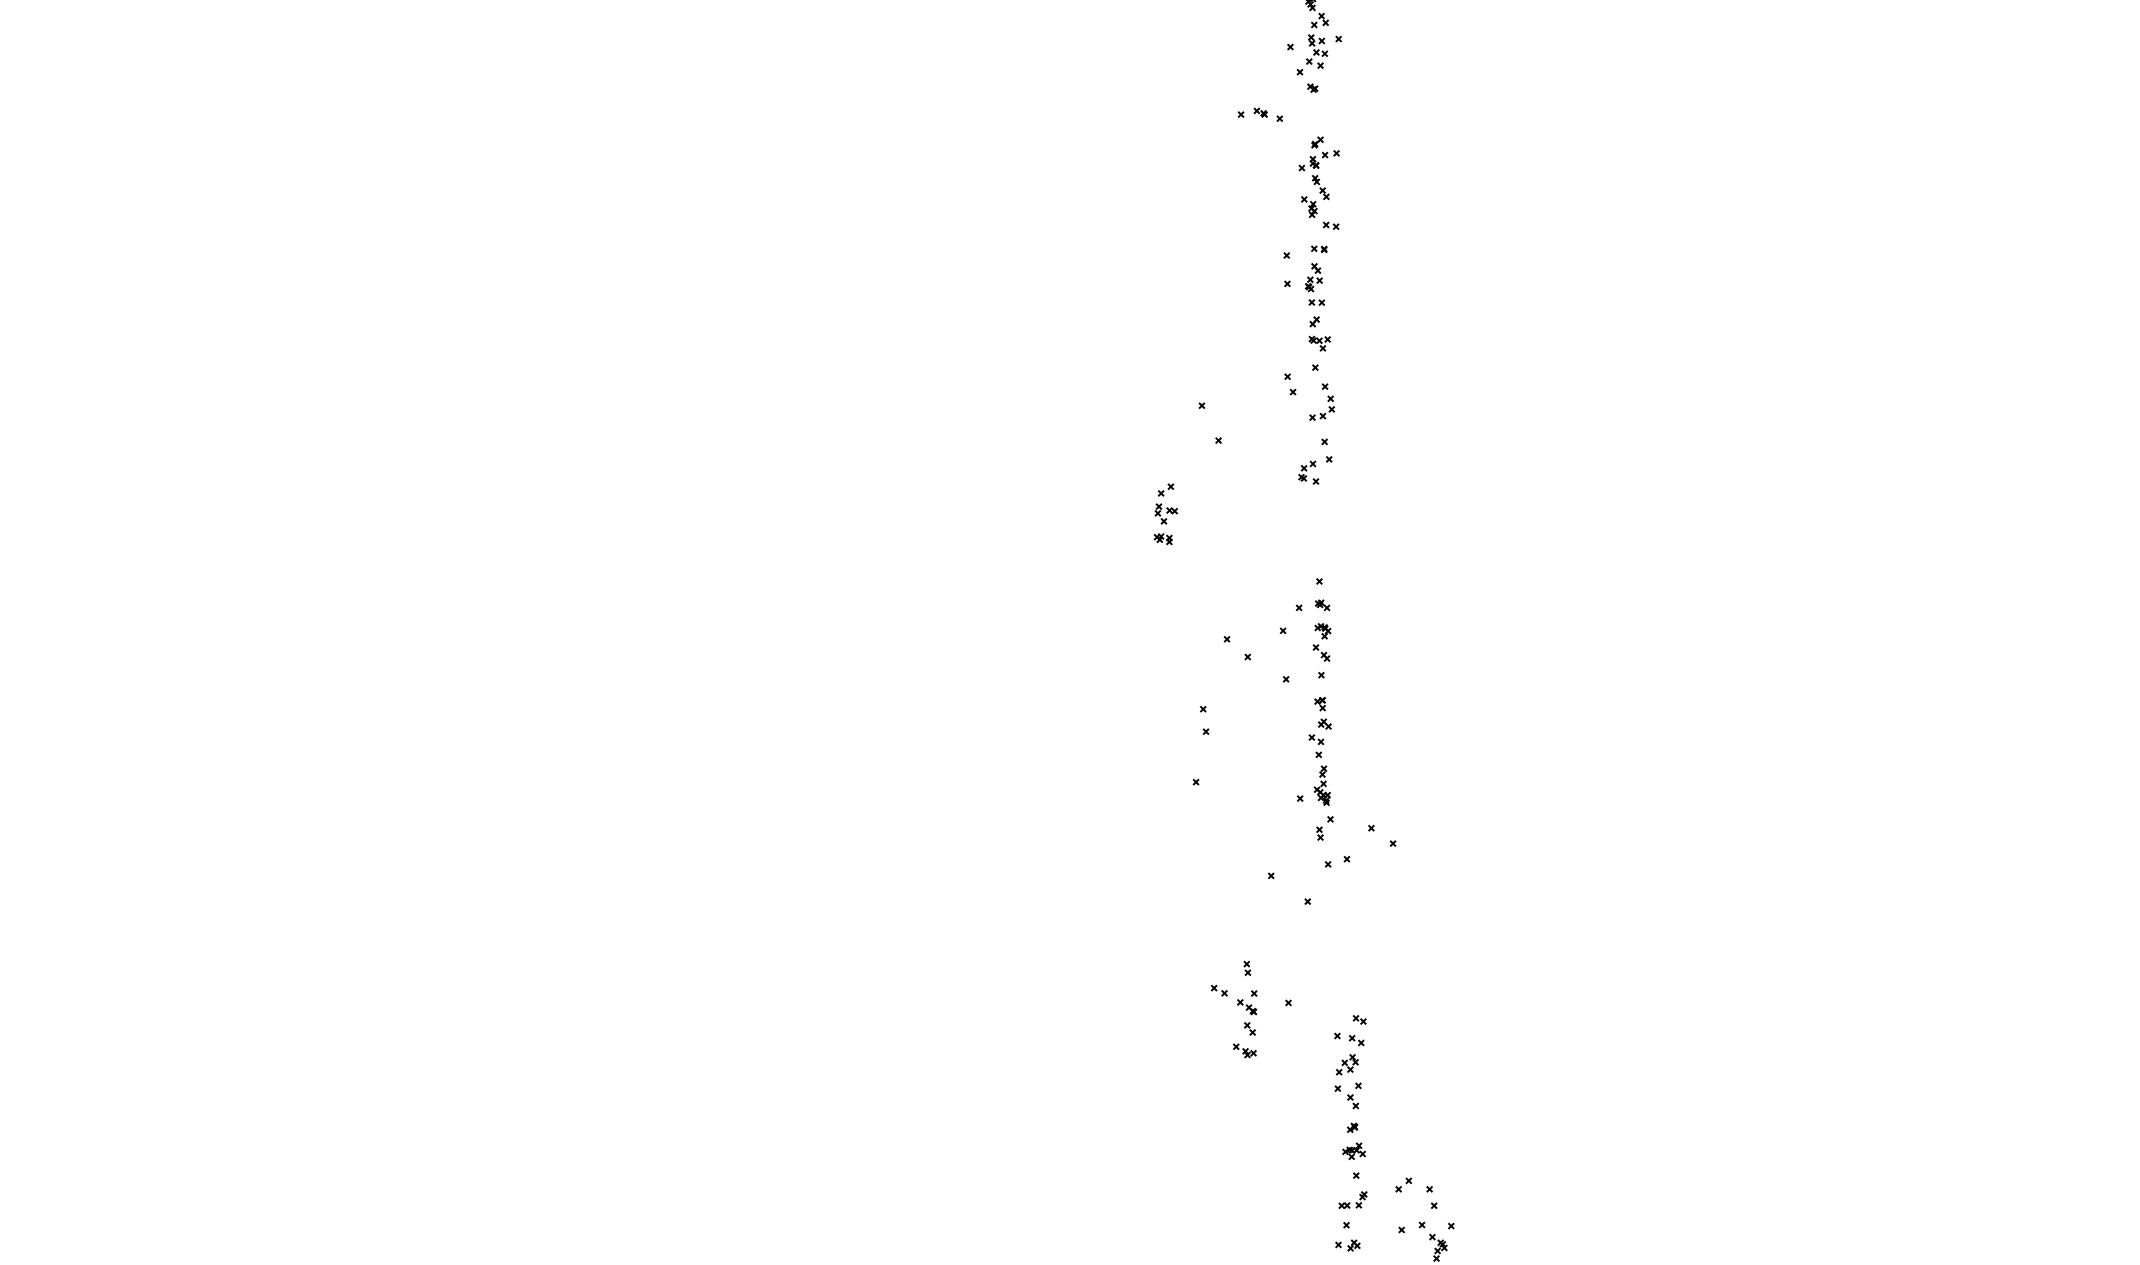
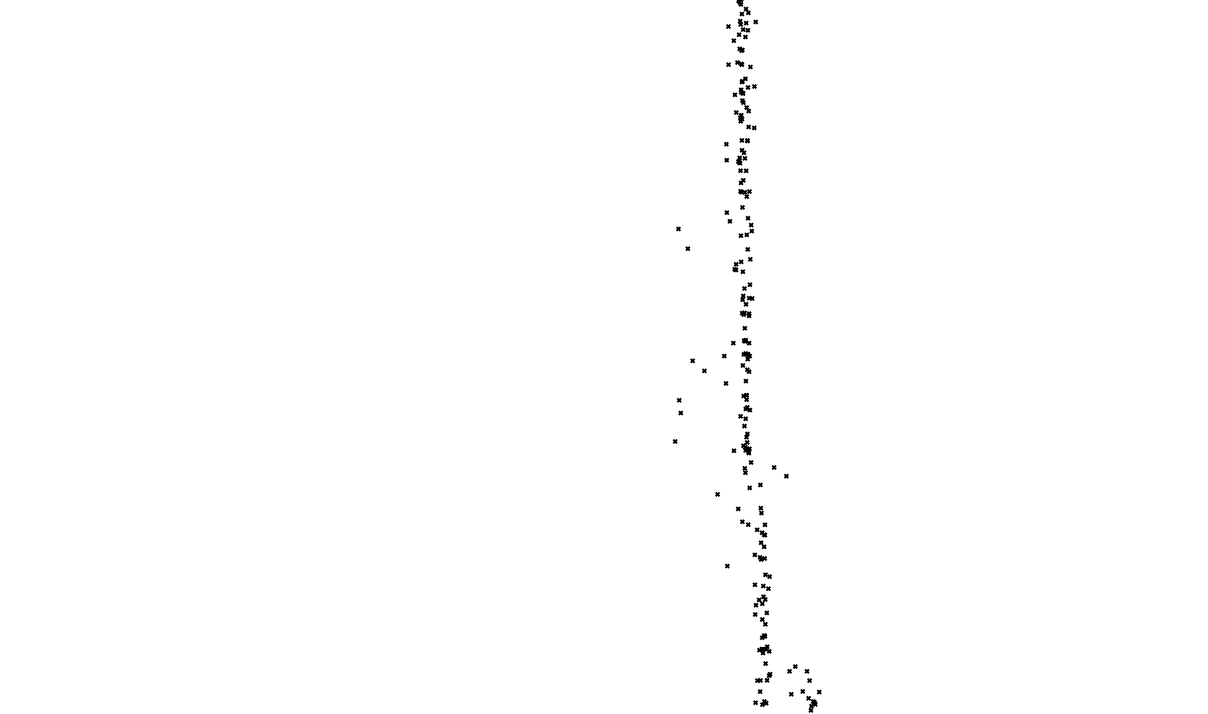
part: (1260, 114) -> (739, 64), moved
part: (1164, 514) -> (746, 300), moved
part: (1233, 1008) -> (753, 533), moved

